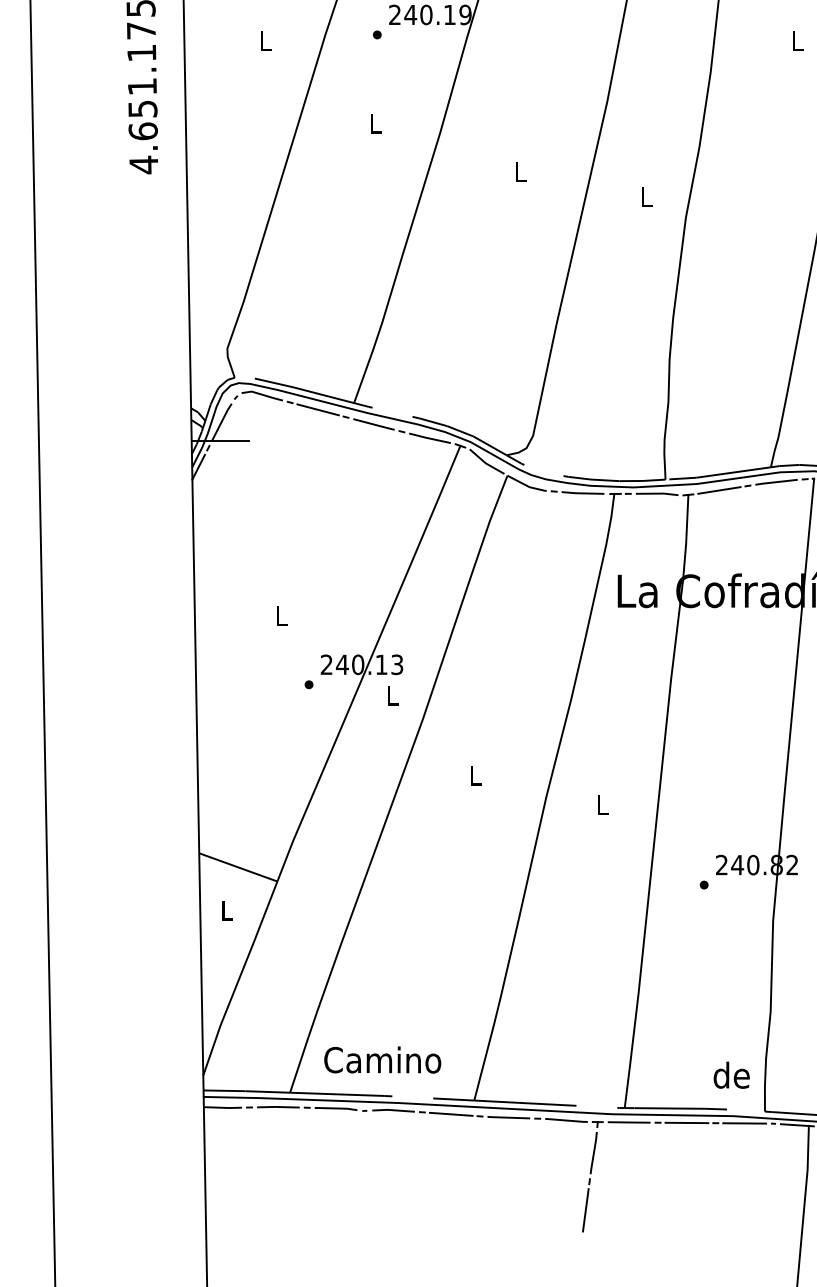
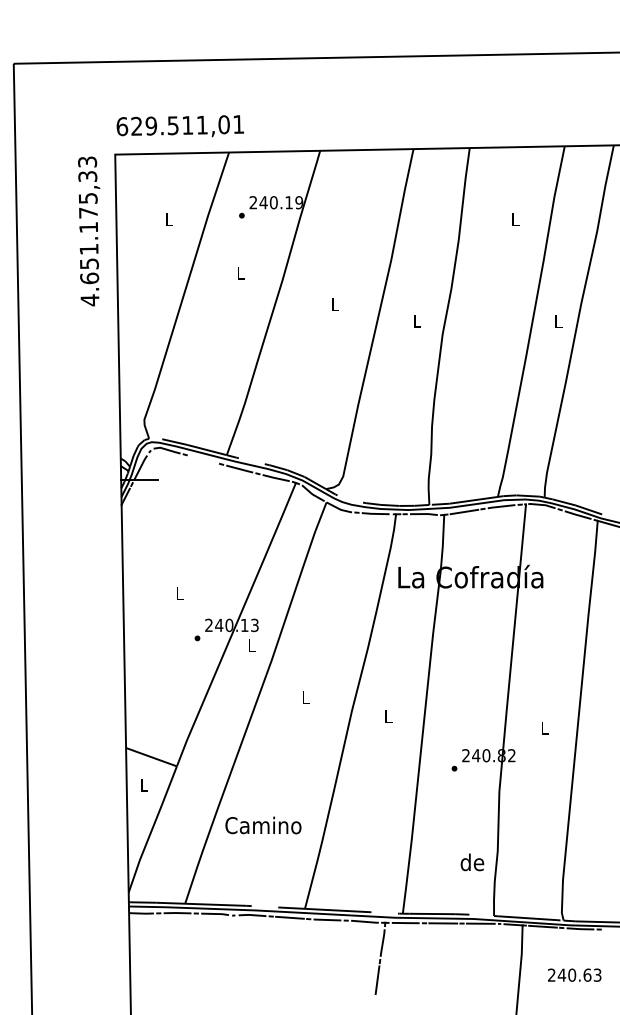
line: (316, 409) -> (202, 459), removed
text: (382, 1060) -> (263, 825), moved
text: (731, 1075) -> (472, 862), moved

